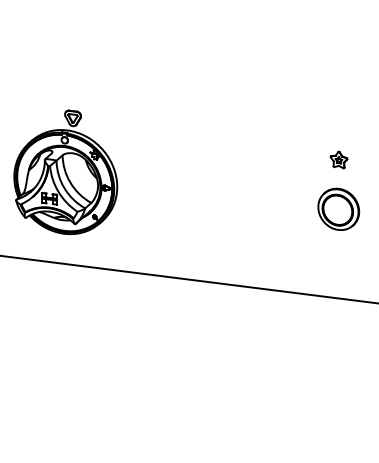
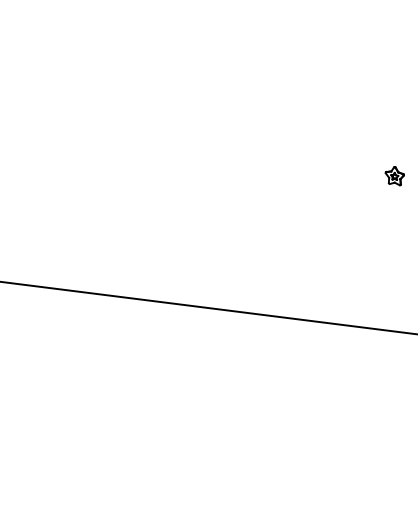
part: (338, 160) -> (394, 176), moved
part: (65, 172) -> (72, 189), removed
part: (338, 209) -> (373, 230), removed

